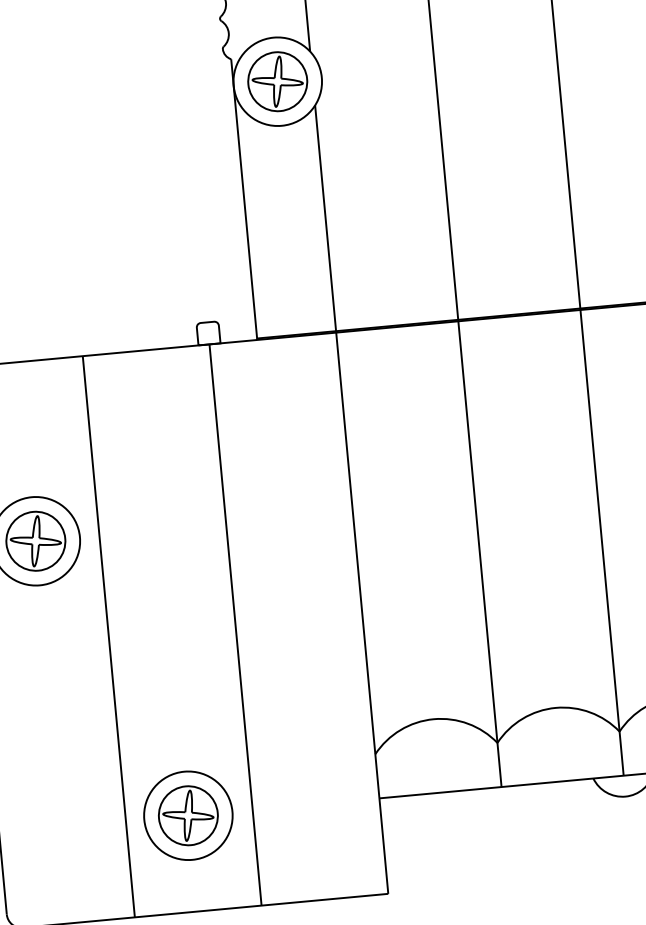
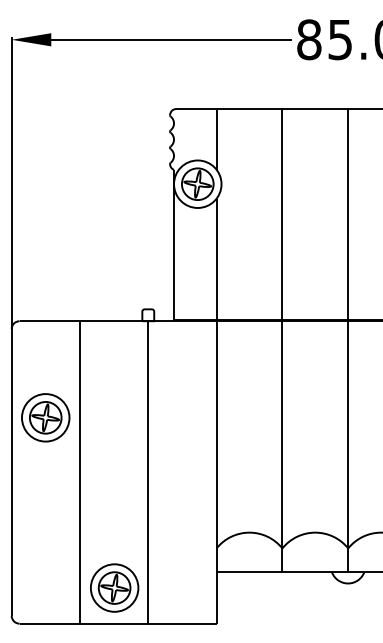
part: (188, 814) -> (114, 587), moved

